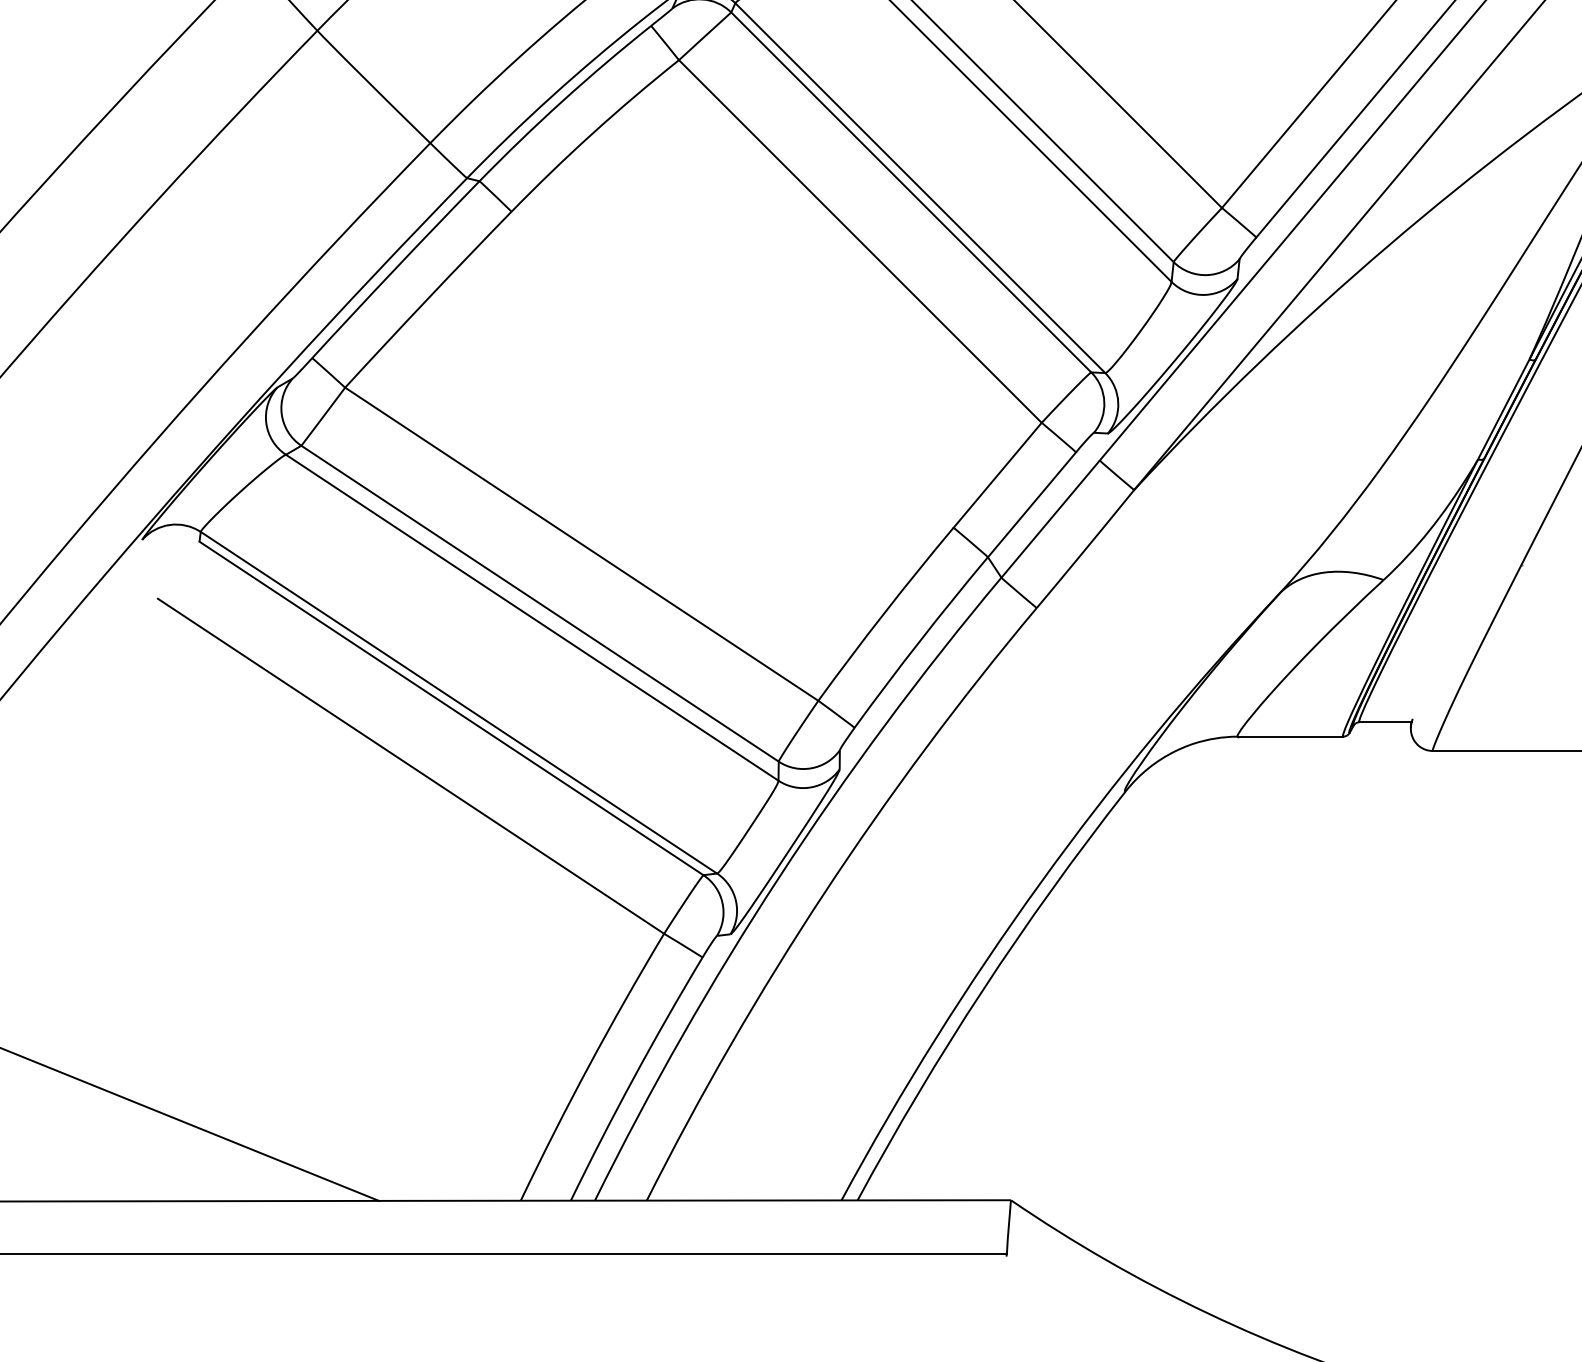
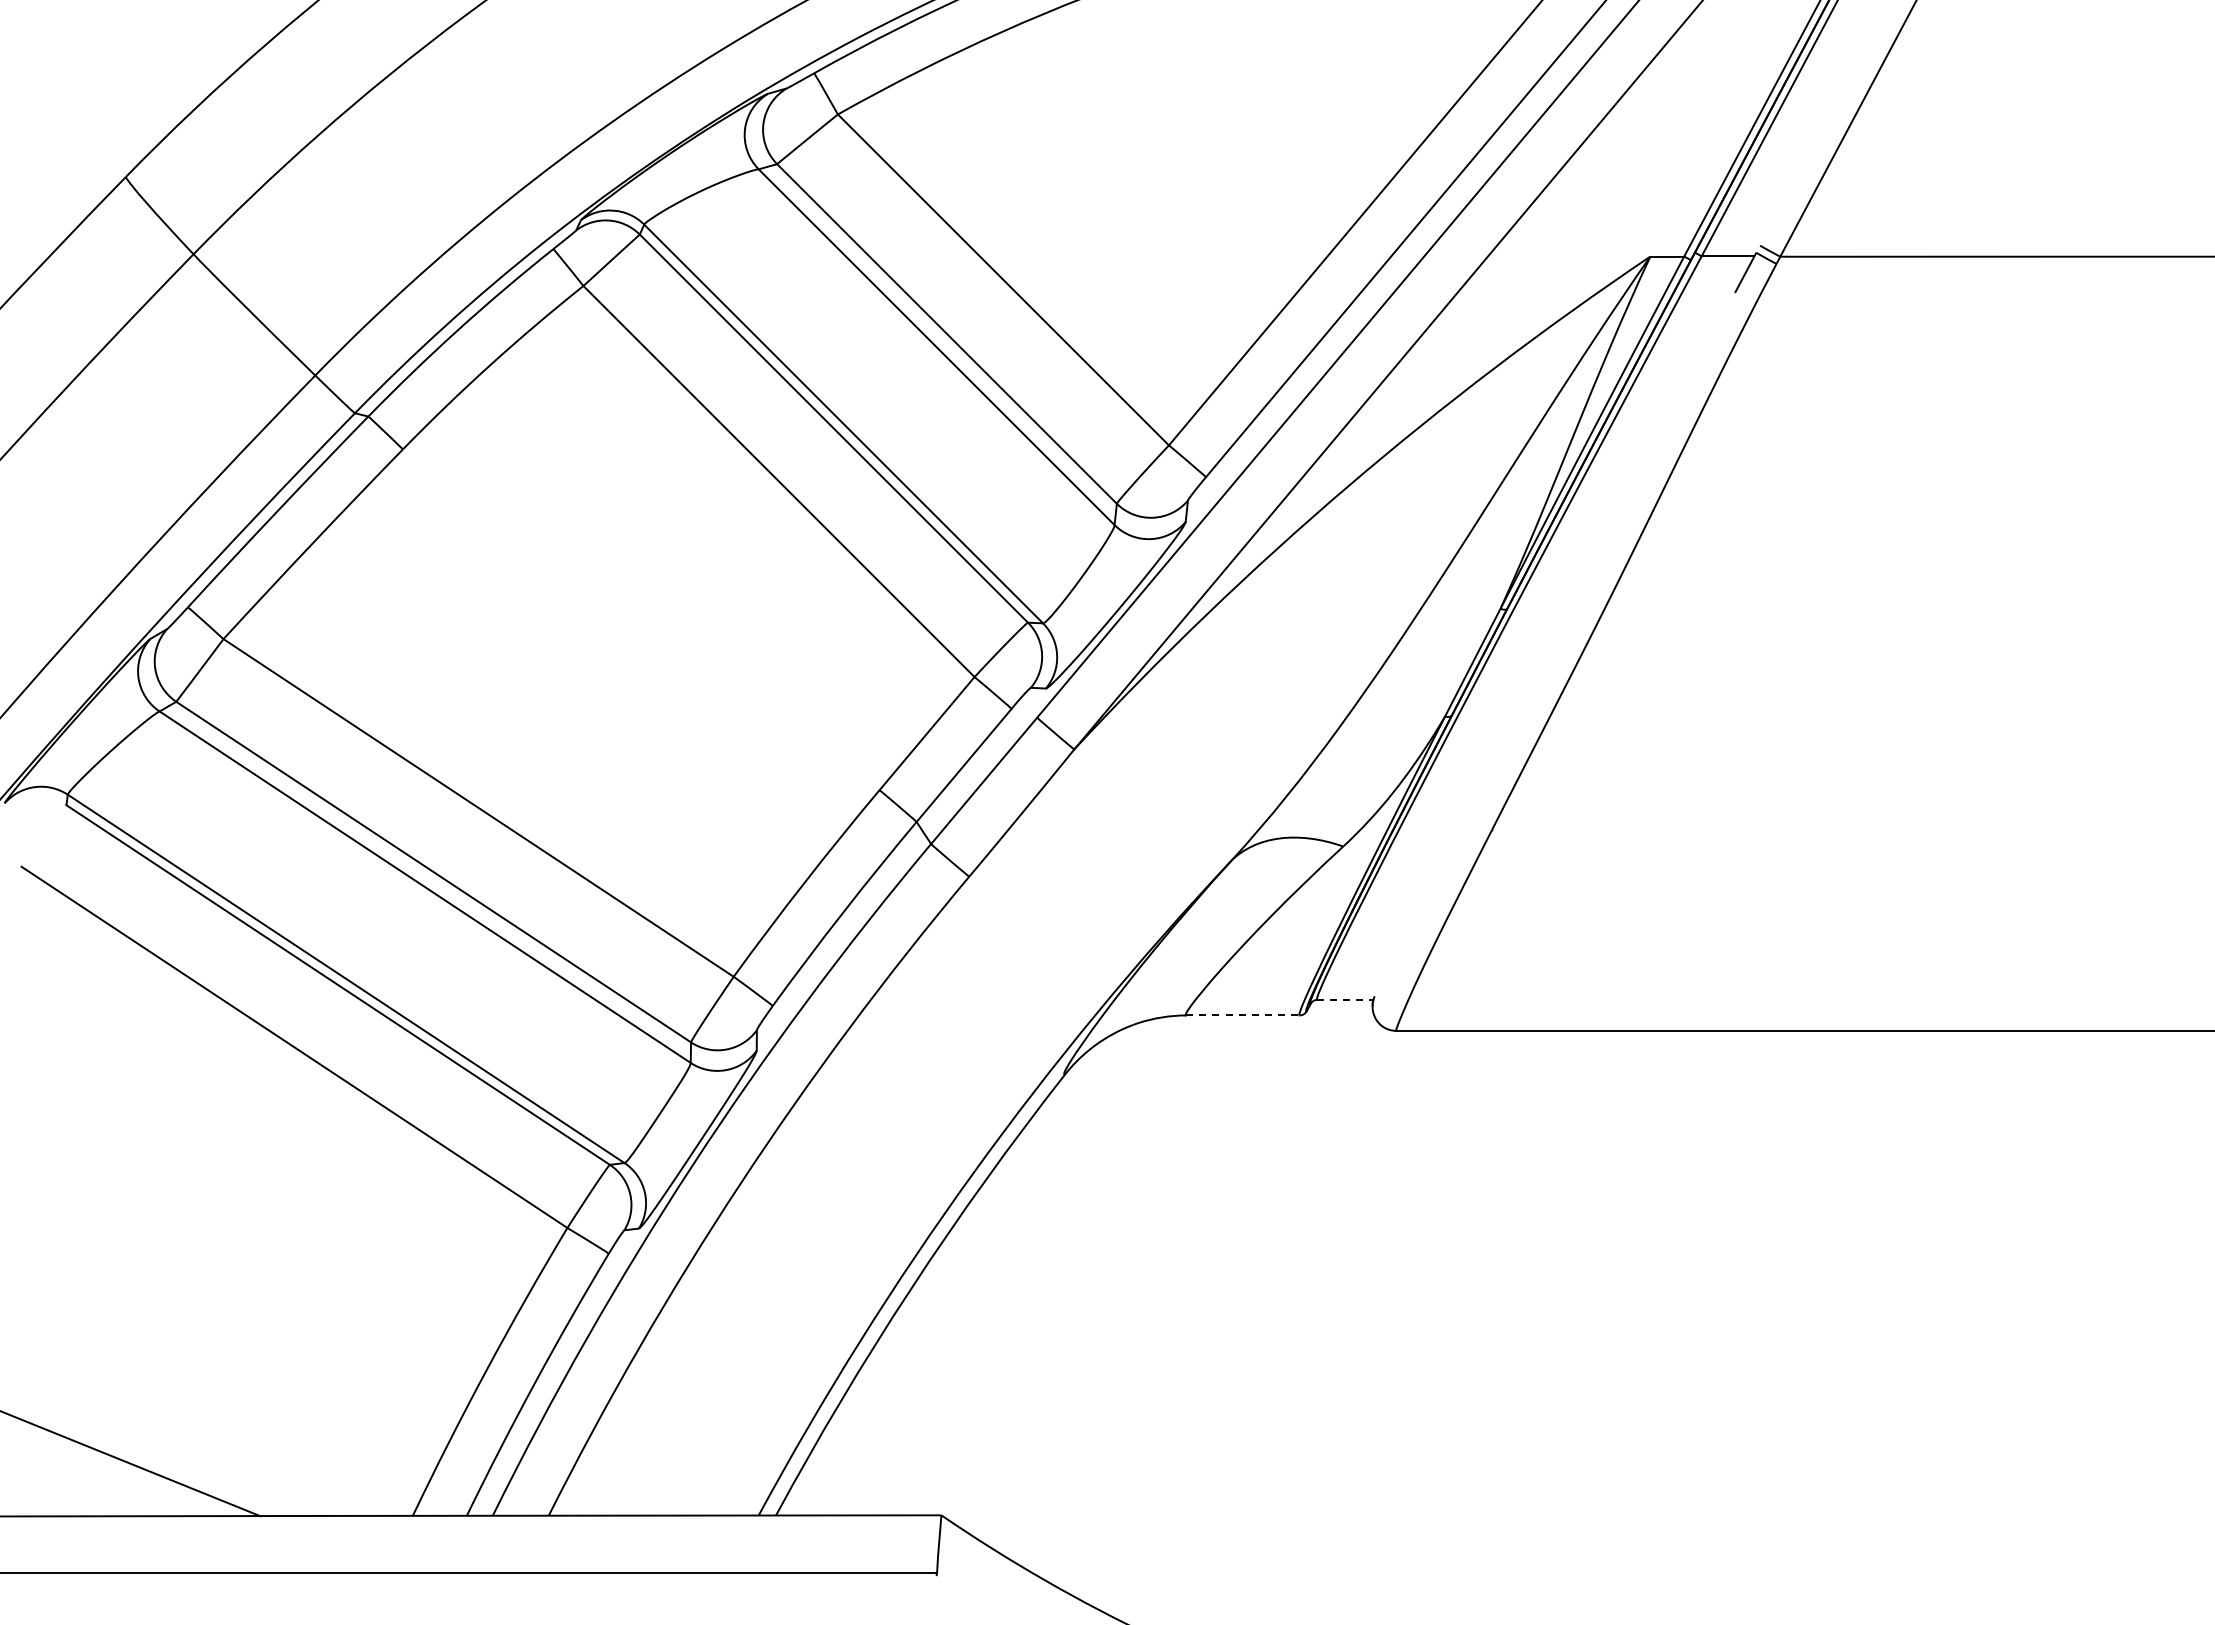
line: (1385, 721) -> (1345, 999), solid -> dashed
line: (1290, 736) -> (1242, 1015), solid -> dashed

